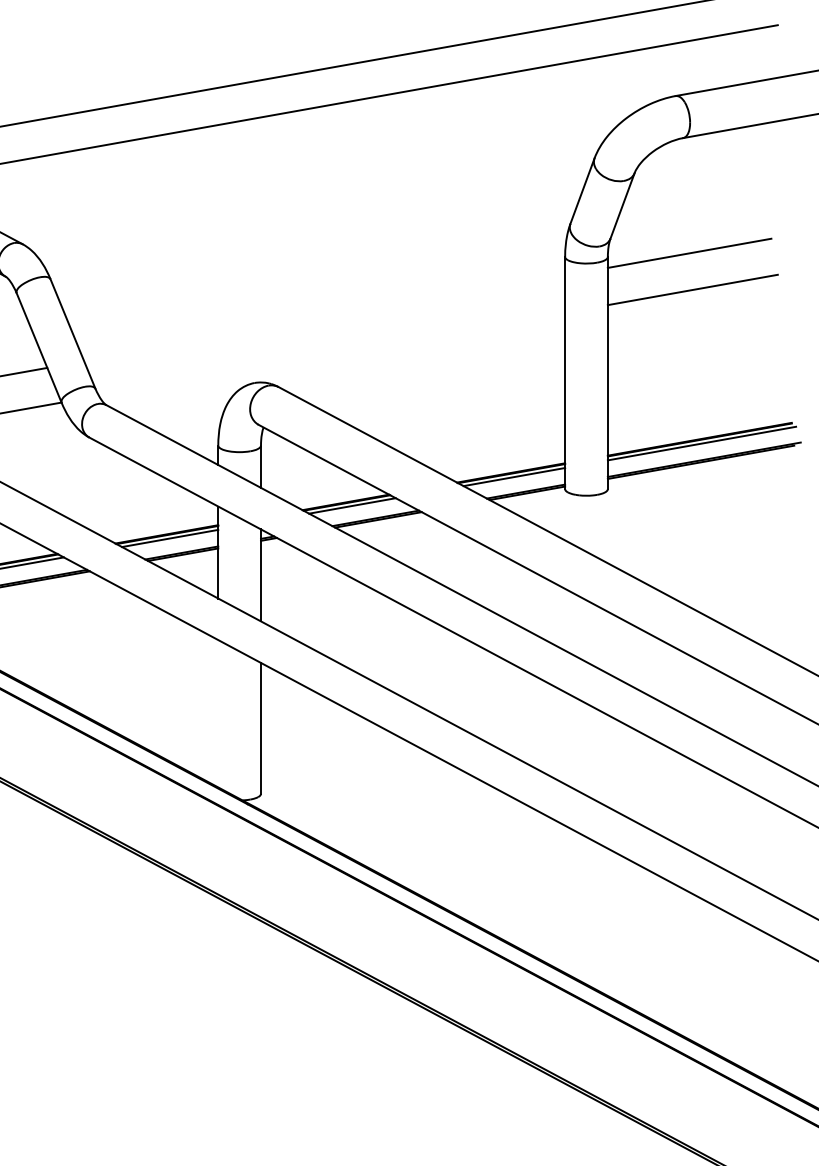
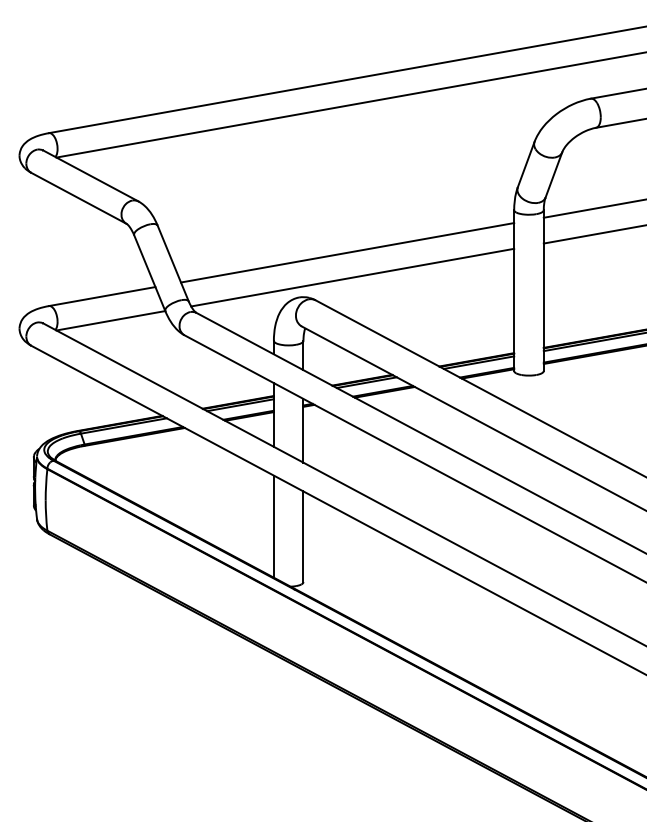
line: (324, 318) -> (347, 252), added
line: (331, 354) -> (352, 277), added
line: (217, 713) -> (273, 526), added

